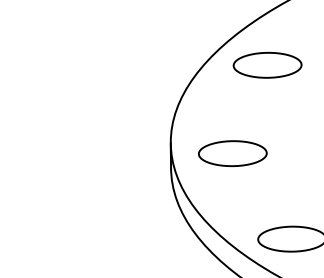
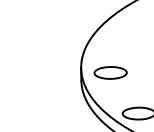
part: (268, 64) -> (127, 30), removed

